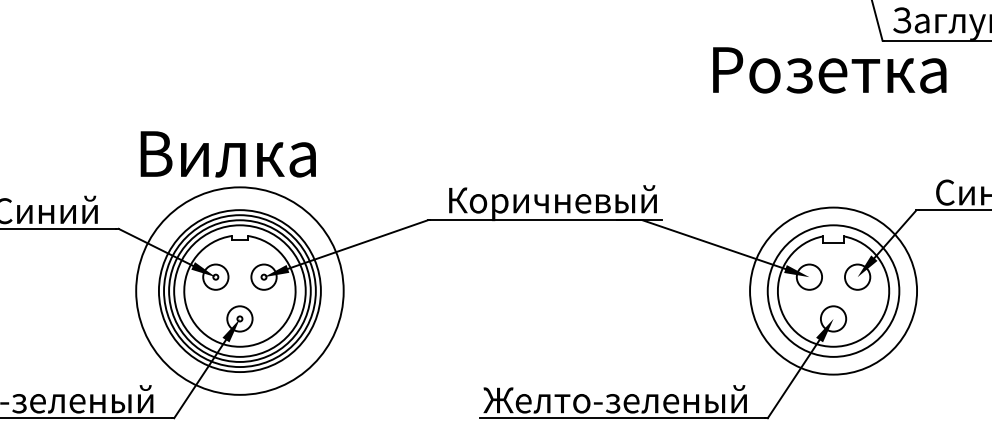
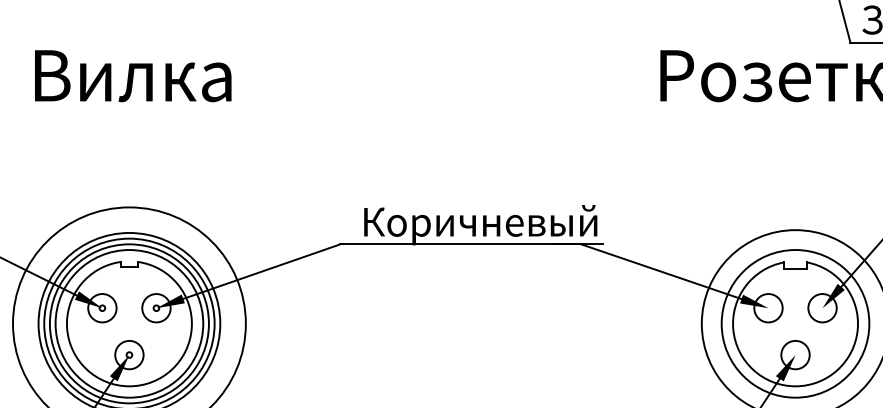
text: (227, 154) -> (132, 76), moved

